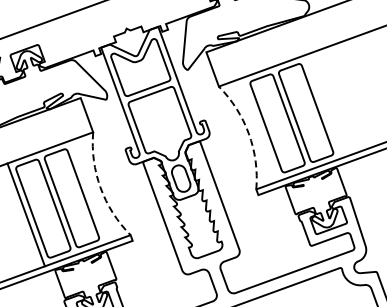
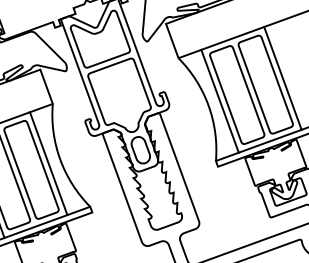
line: (323, 106) -> (283, 78), added
line: (260, 129) -> (220, 101), added
arc: (248, 133) -> (208, 105), dashed -> solid
arc: (100, 187) -> (60, 159), dashed -> solid
line: (88, 191) -> (48, 163), added

